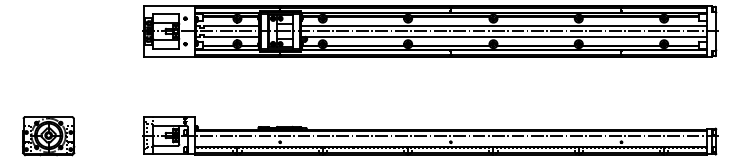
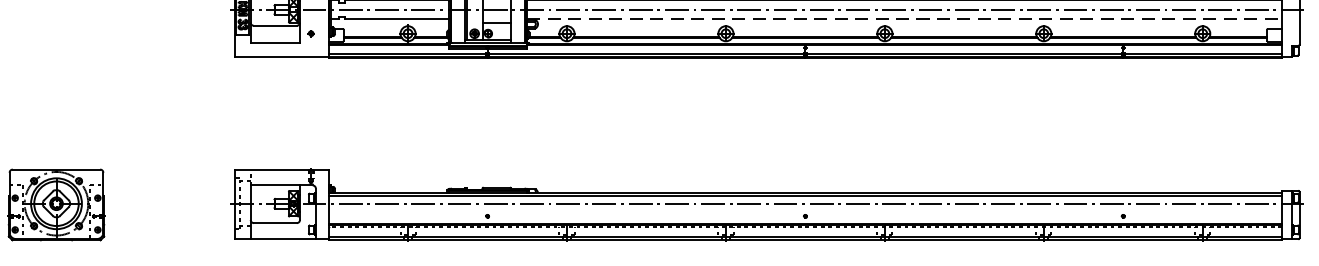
line: (504, 36) -> (905, 19), solid -> dashed

